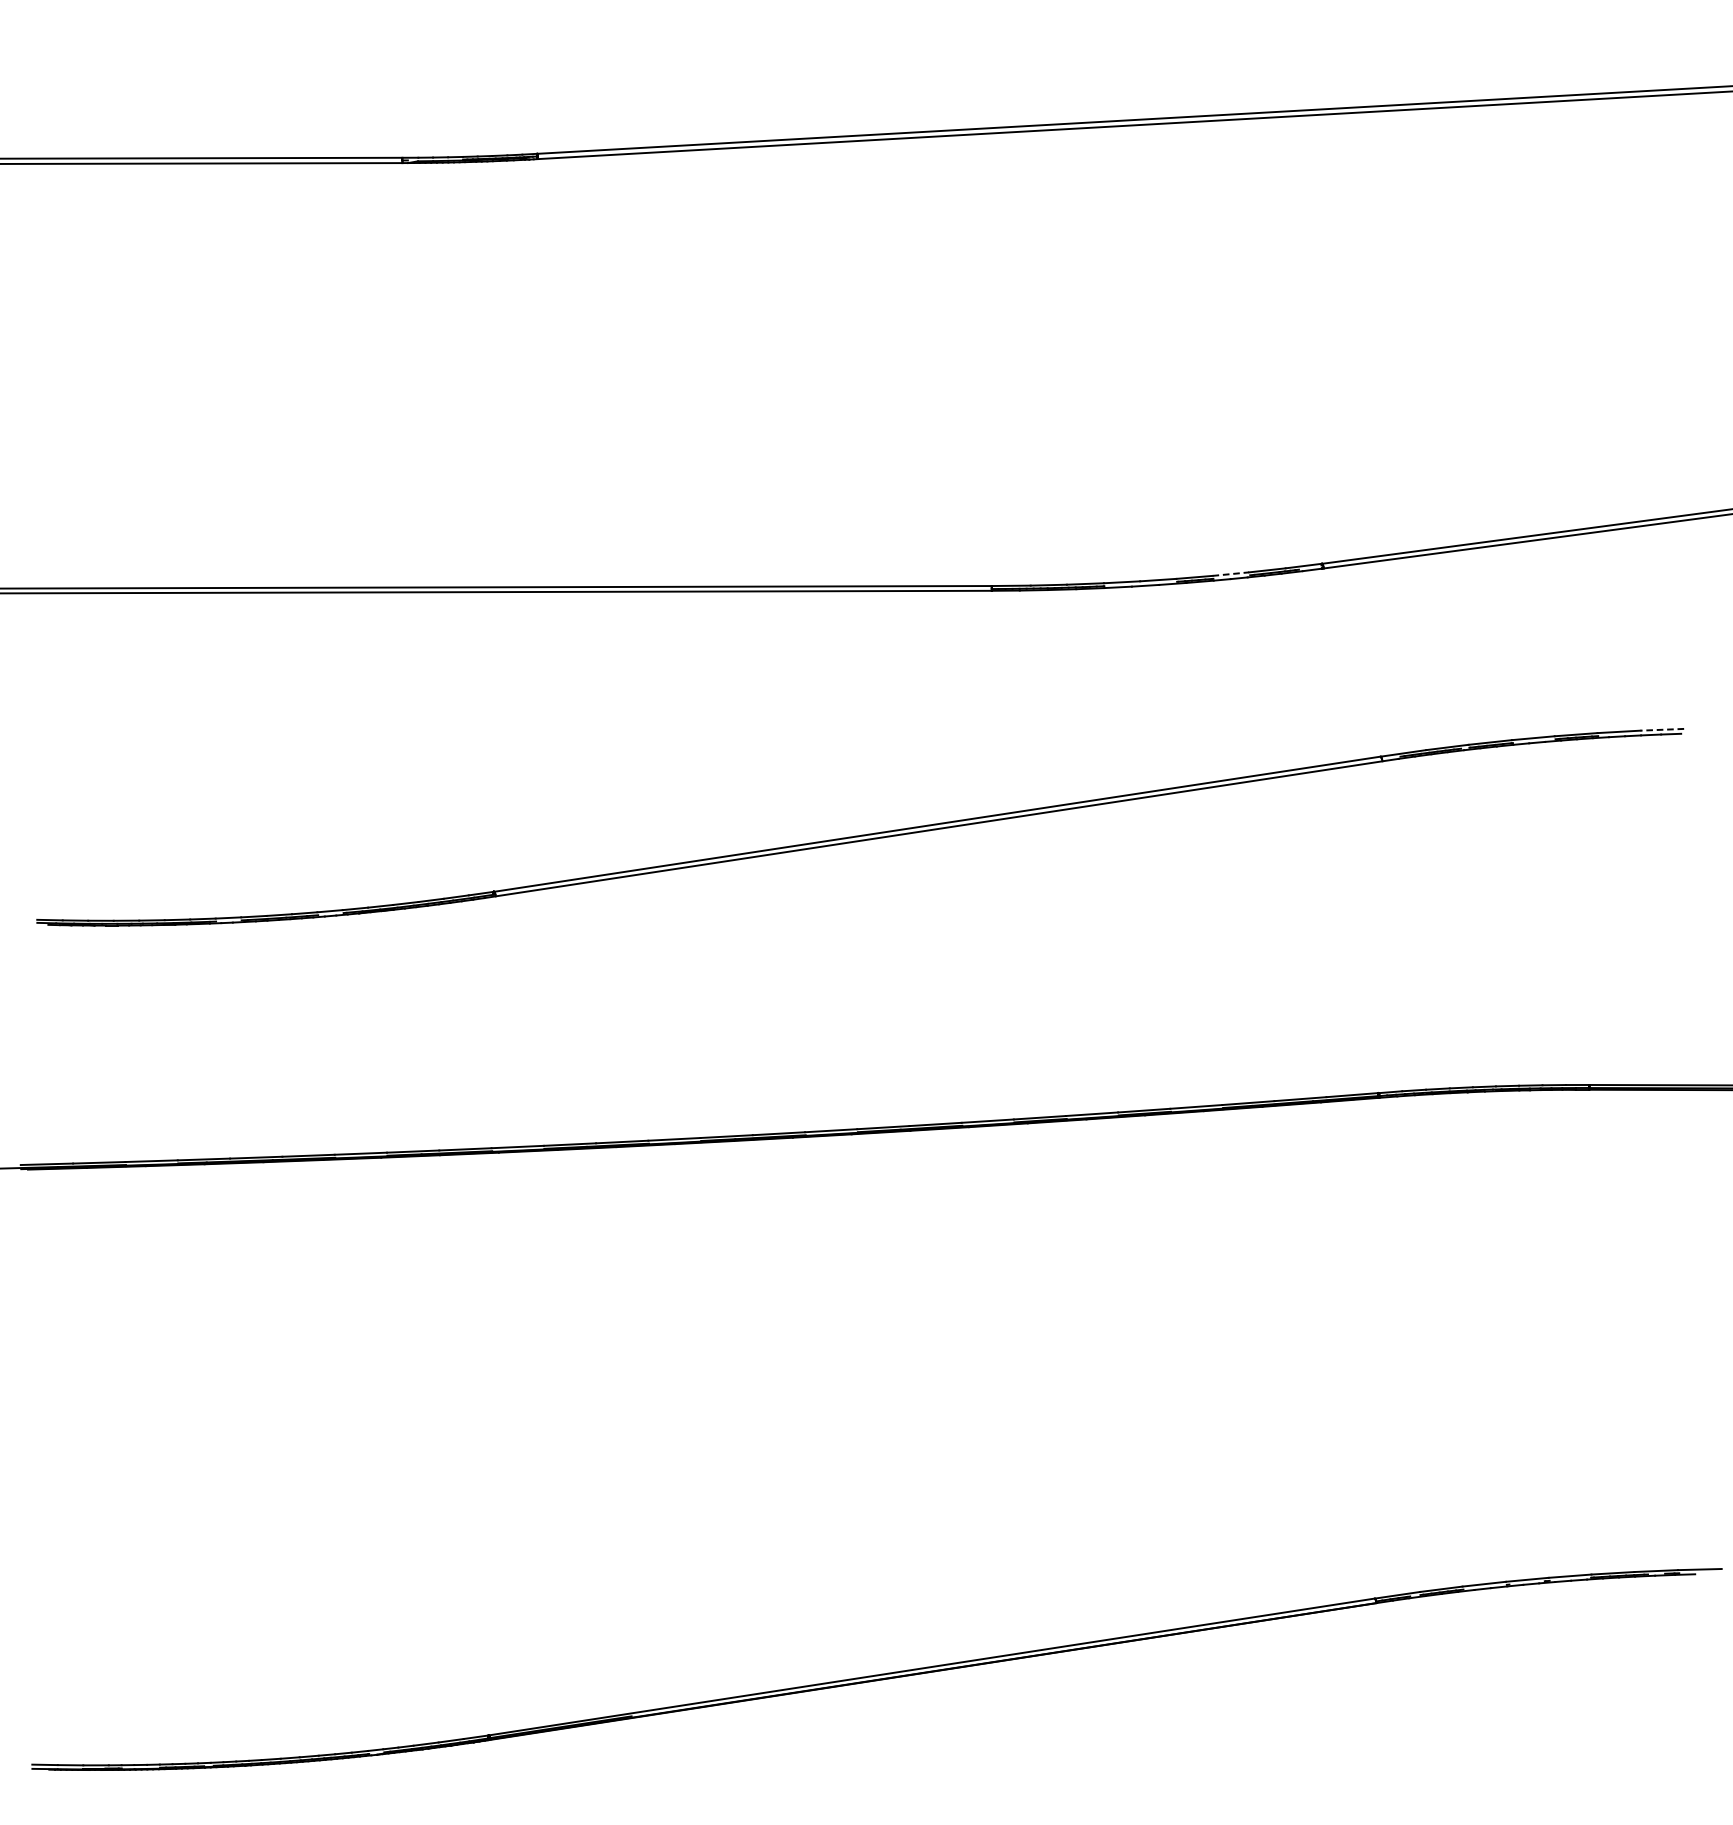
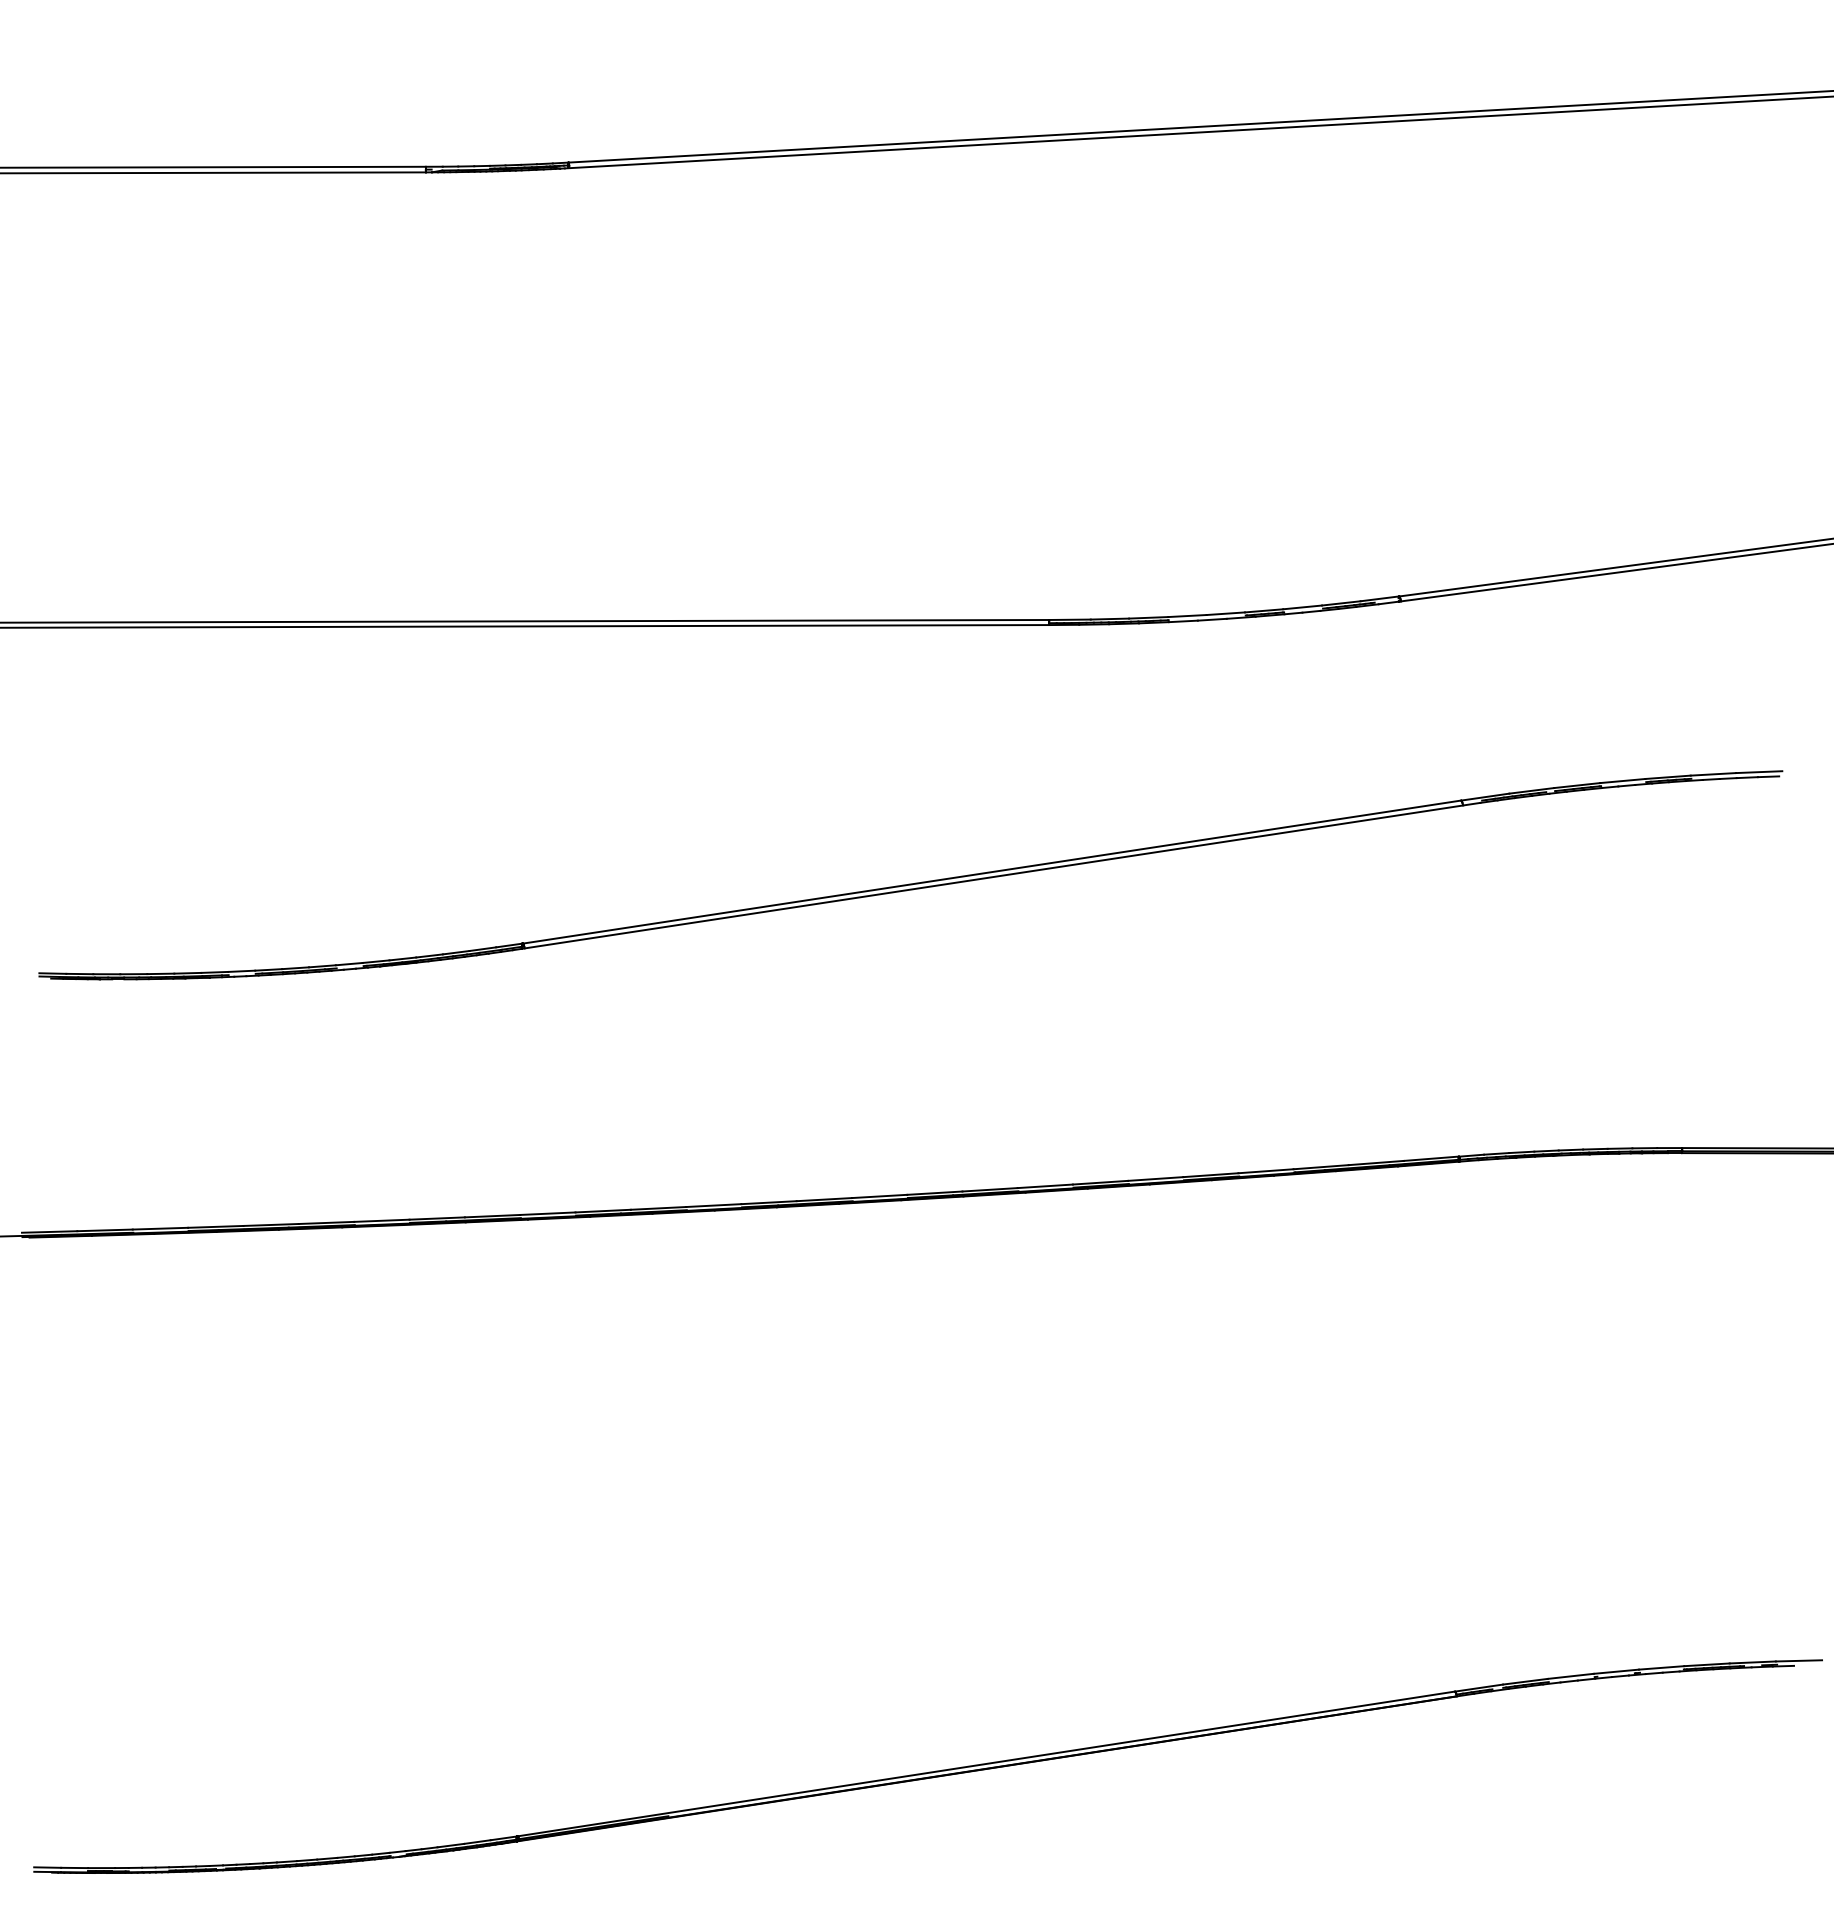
line: (1231, 574) -> (1303, 607), dashed -> solid
line: (1661, 730) -> (1758, 772), dashed -> solid

